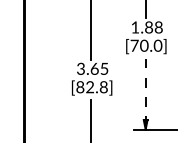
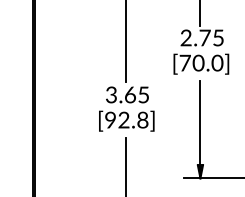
text: (146, 27) -> (201, 37), 1.88 -> 2.75
text: (80, 87) -> (110, 120), [82.8] -> [92.8]
line: (145, 89) -> (200, 123), dashed -> solid

